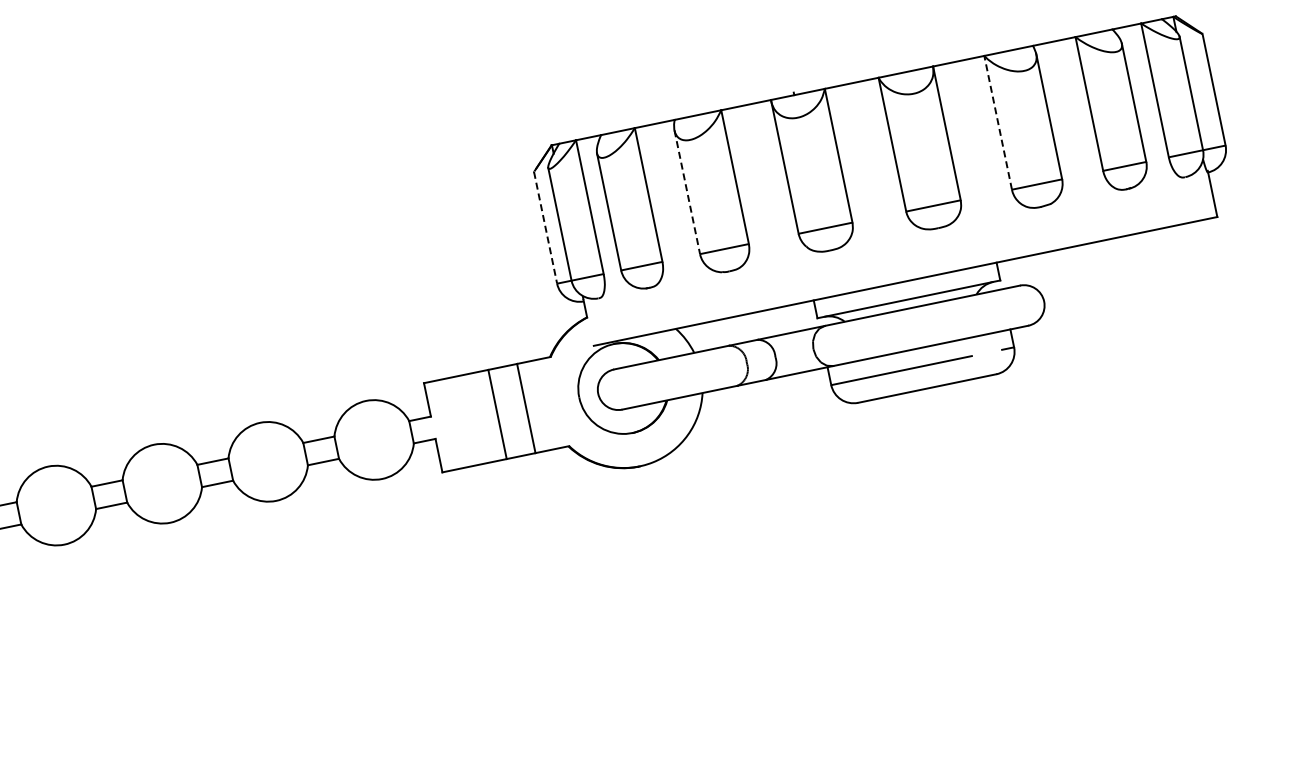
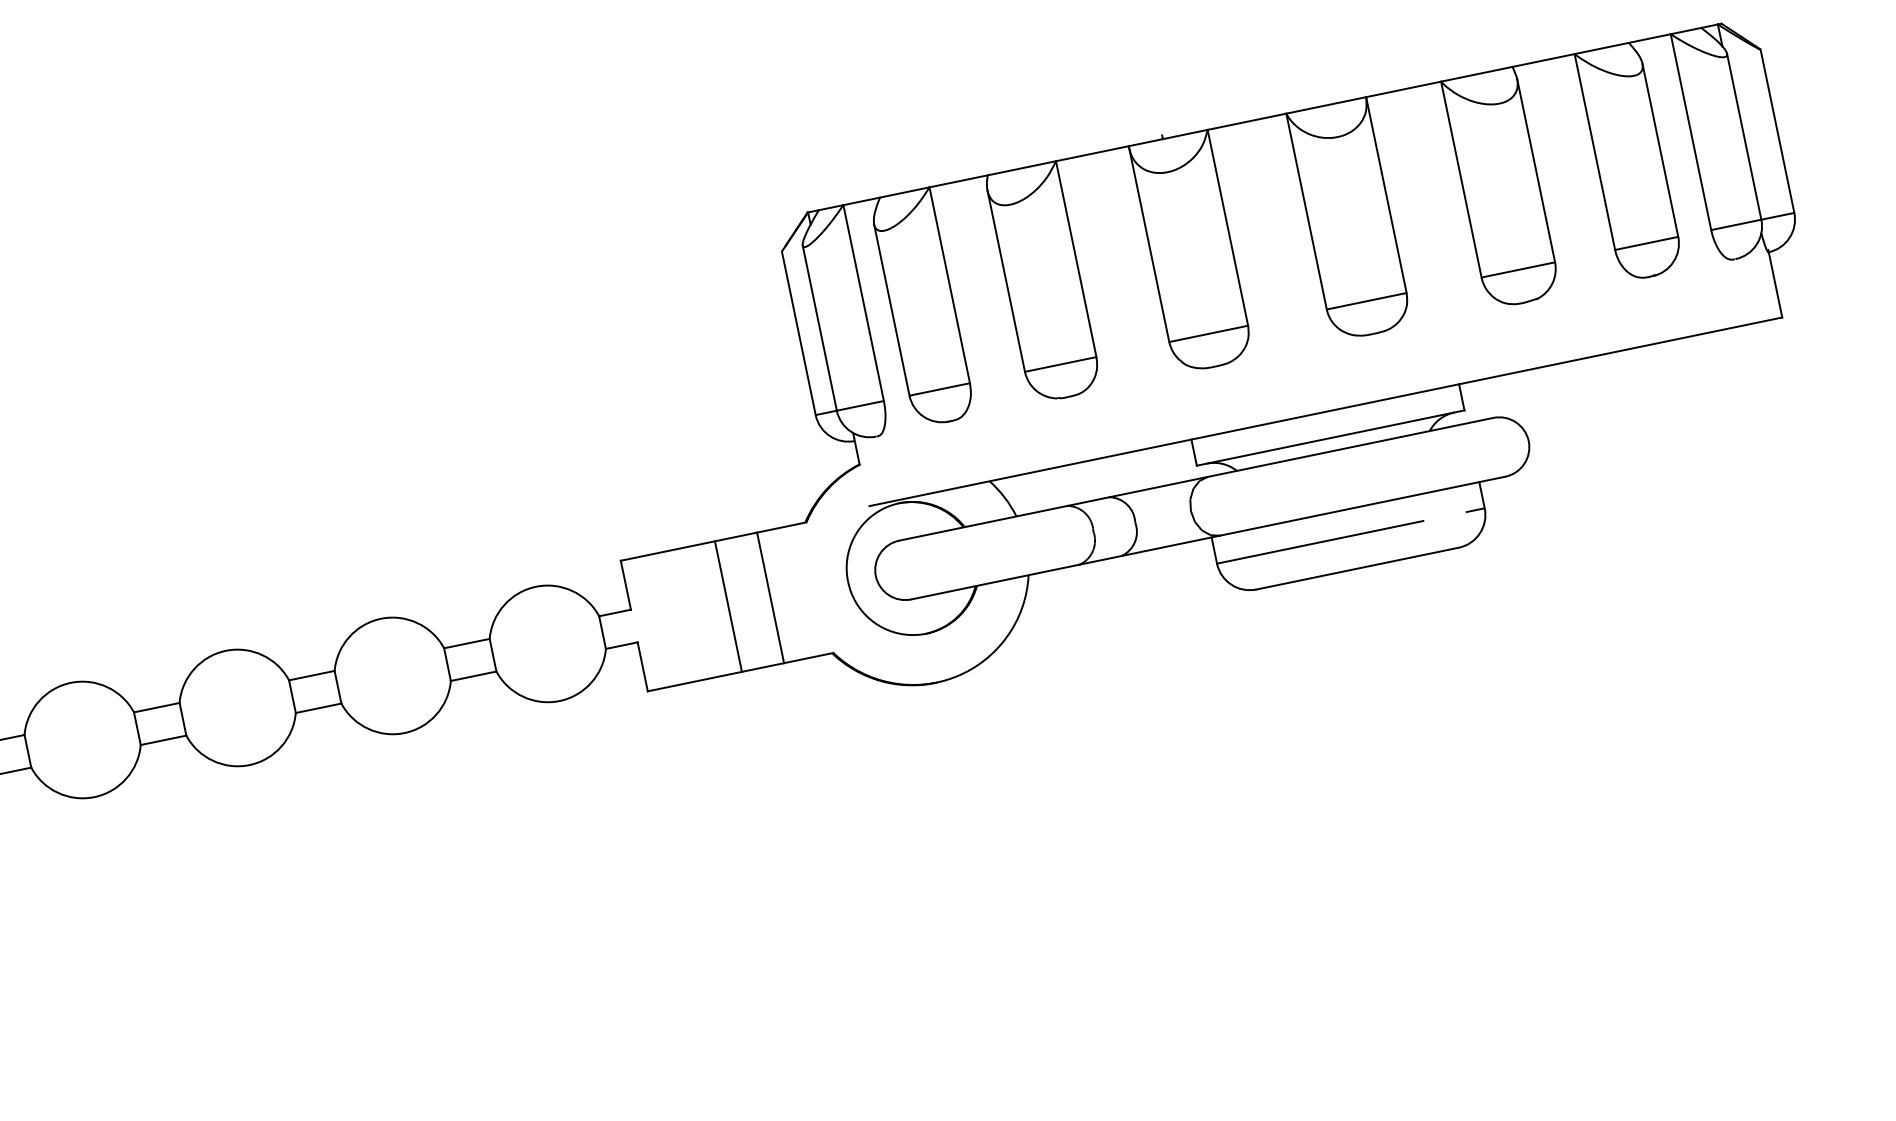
line: (998, 122) -> (1461, 179), dashed -> solid
line: (687, 192) -> (1006, 281), dashed -> solid
line: (545, 228) -> (798, 334), dashed -> solid

